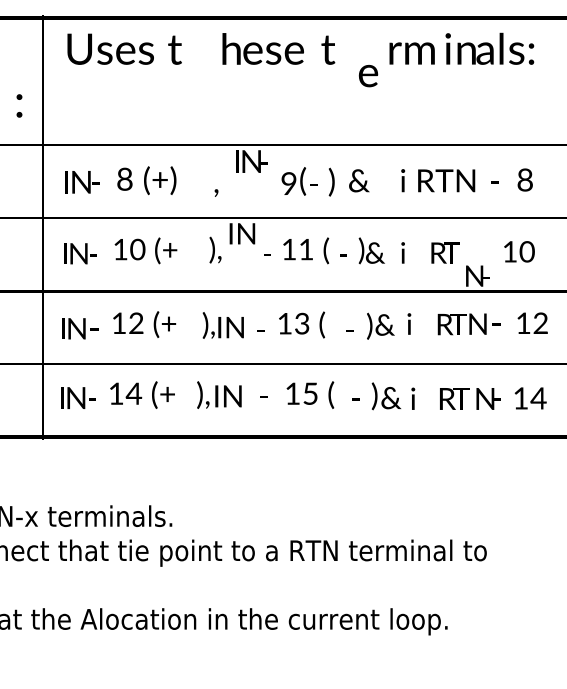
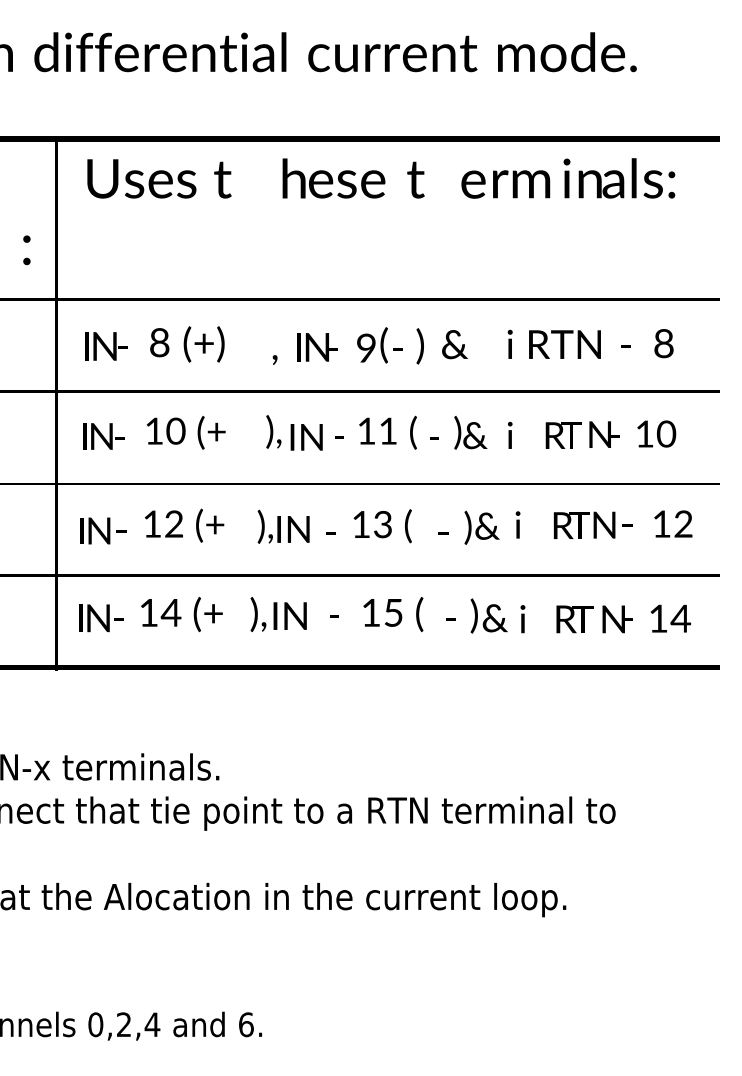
text: (368, 75) -> (473, 184), moved
text: (251, 161) -> (317, 347), moved
text: (242, 233) -> (306, 437), moved
text: (478, 276) -> (604, 434), moved

